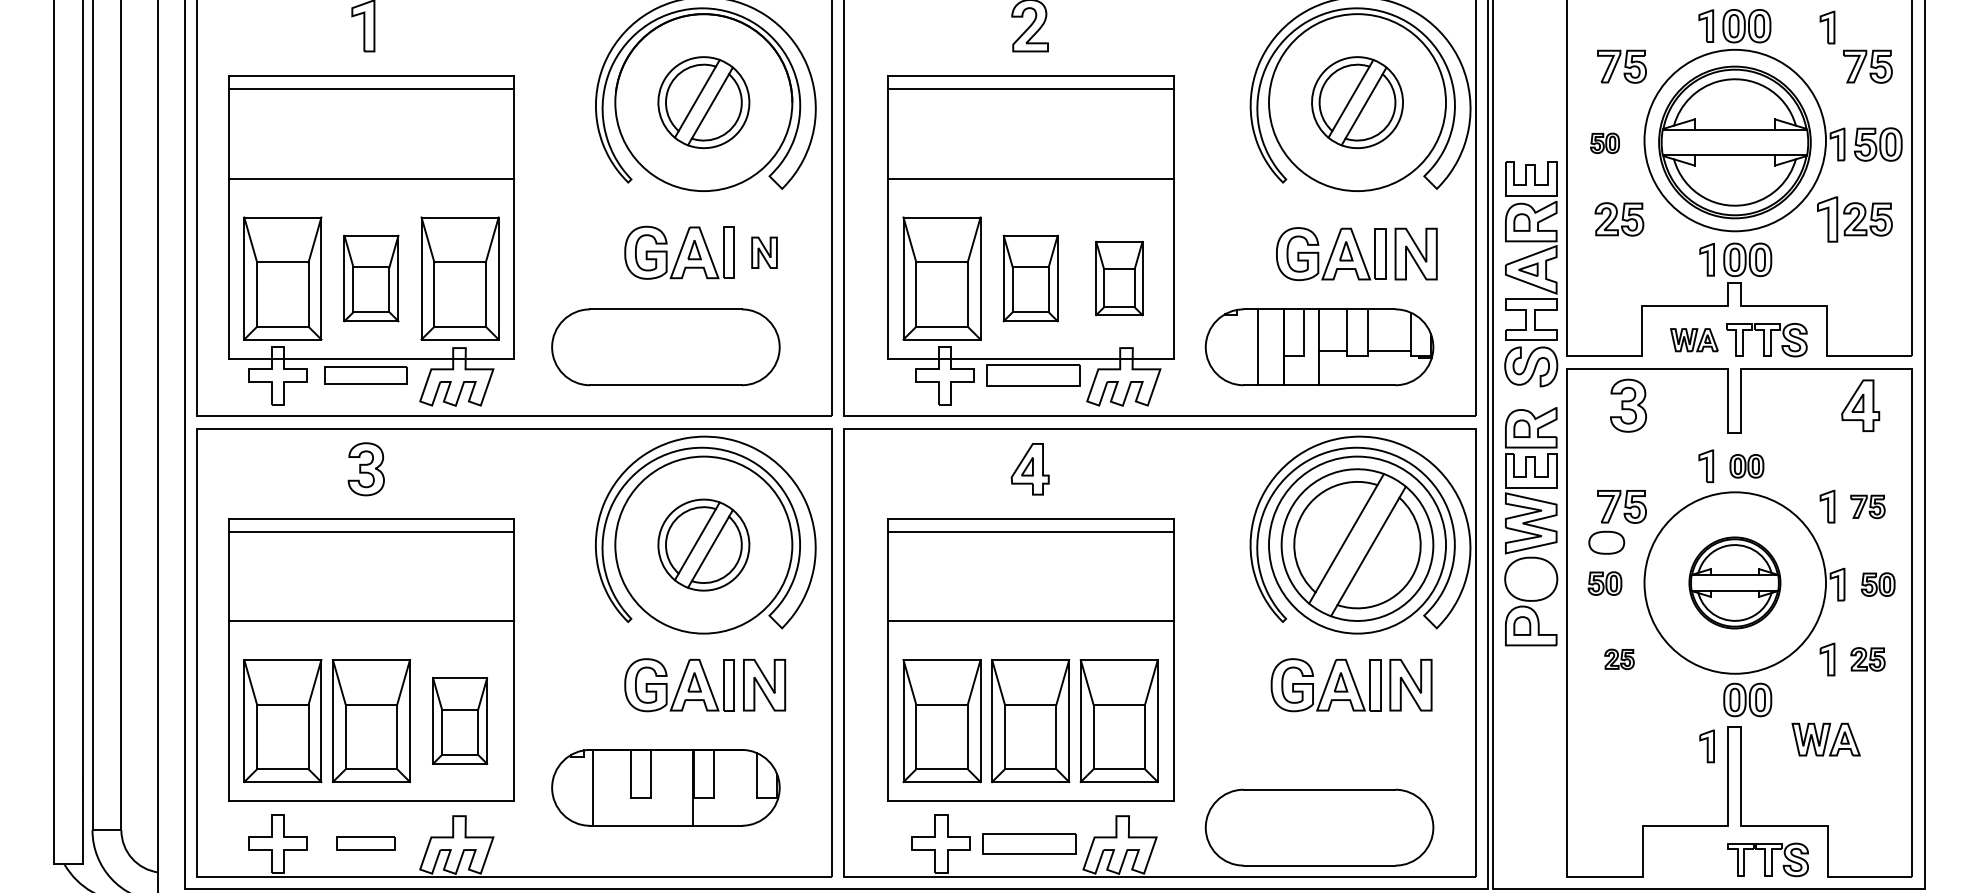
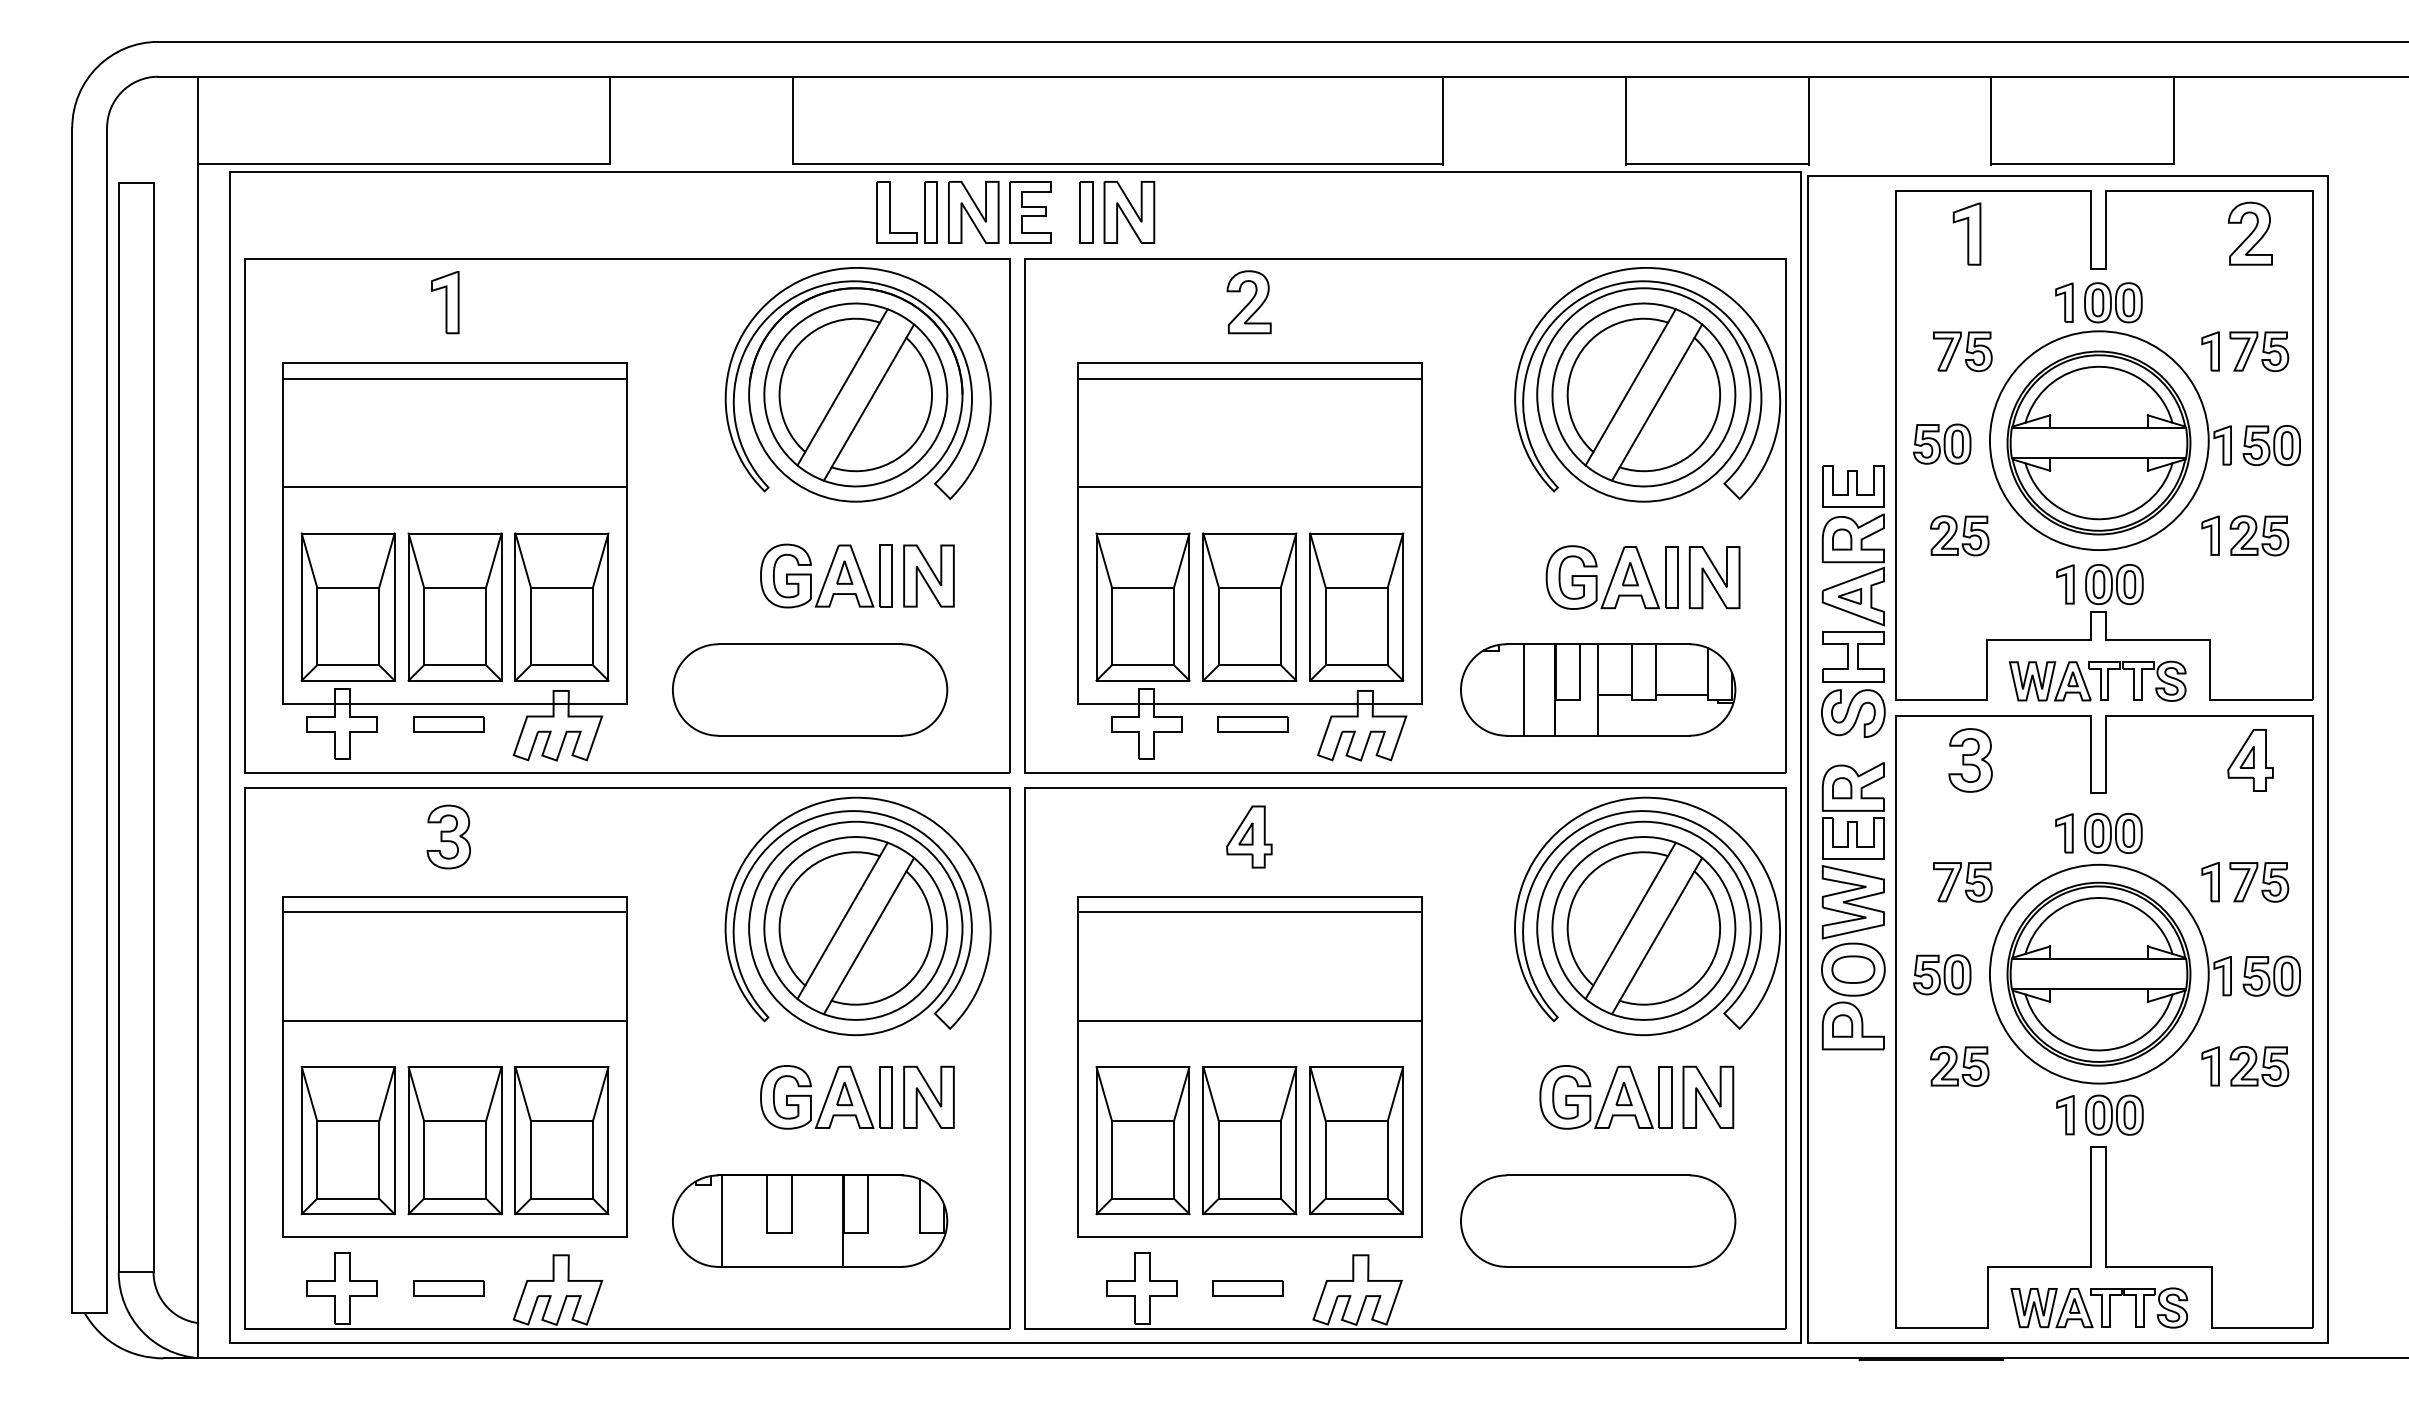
part: (1827, 27) -> (2210, 351), moved
part: (703, 102) -> (855, 394), size x1.67
part: (1357, 102) -> (1643, 394), size x1.67
part: (1605, 142) -> (1942, 443), size x1.67
part: (1827, 219) -> (2210, 535), size x0.71
part: (764, 252) -> (928, 575), size x1.67
part: (371, 278) -> (454, 606), size x1.43
part: (1030, 278) -> (1249, 606), size x1.43
part: (1119, 278) -> (1356, 606), size x1.67
part: (1693, 340) -> (2049, 681), size x1.43
part: (366, 375) -> (448, 724), size x0.71
part: (1032, 375) -> (1252, 724), size x0.62
part: (1746, 466) -> (2113, 833), size x1.43
part: (1868, 506) -> (2259, 882), size x1.43
part: (1606, 542) -> (1853, 969), moved
part: (703, 545) -> (855, 928), size x1.67
part: (1734, 582) -> (2098, 973), size x1.67
part: (1605, 583) -> (1942, 974), size x1.43
part: (1878, 584) -> (2271, 975), size x1.43
part: (1619, 658) -> (1959, 1065), size x1.67
part: (1868, 658) -> (2259, 1065), size x1.43
part: (459, 720) -> (561, 1140), size x1.43
part: (1825, 740) -> (2051, 1308), moved
part: (1707, 746) -> (2065, 1115), moved
part: (1319, 827) -> (1598, 1220), moved
part: (1028, 843) -> (1247, 1288), size x0.62

